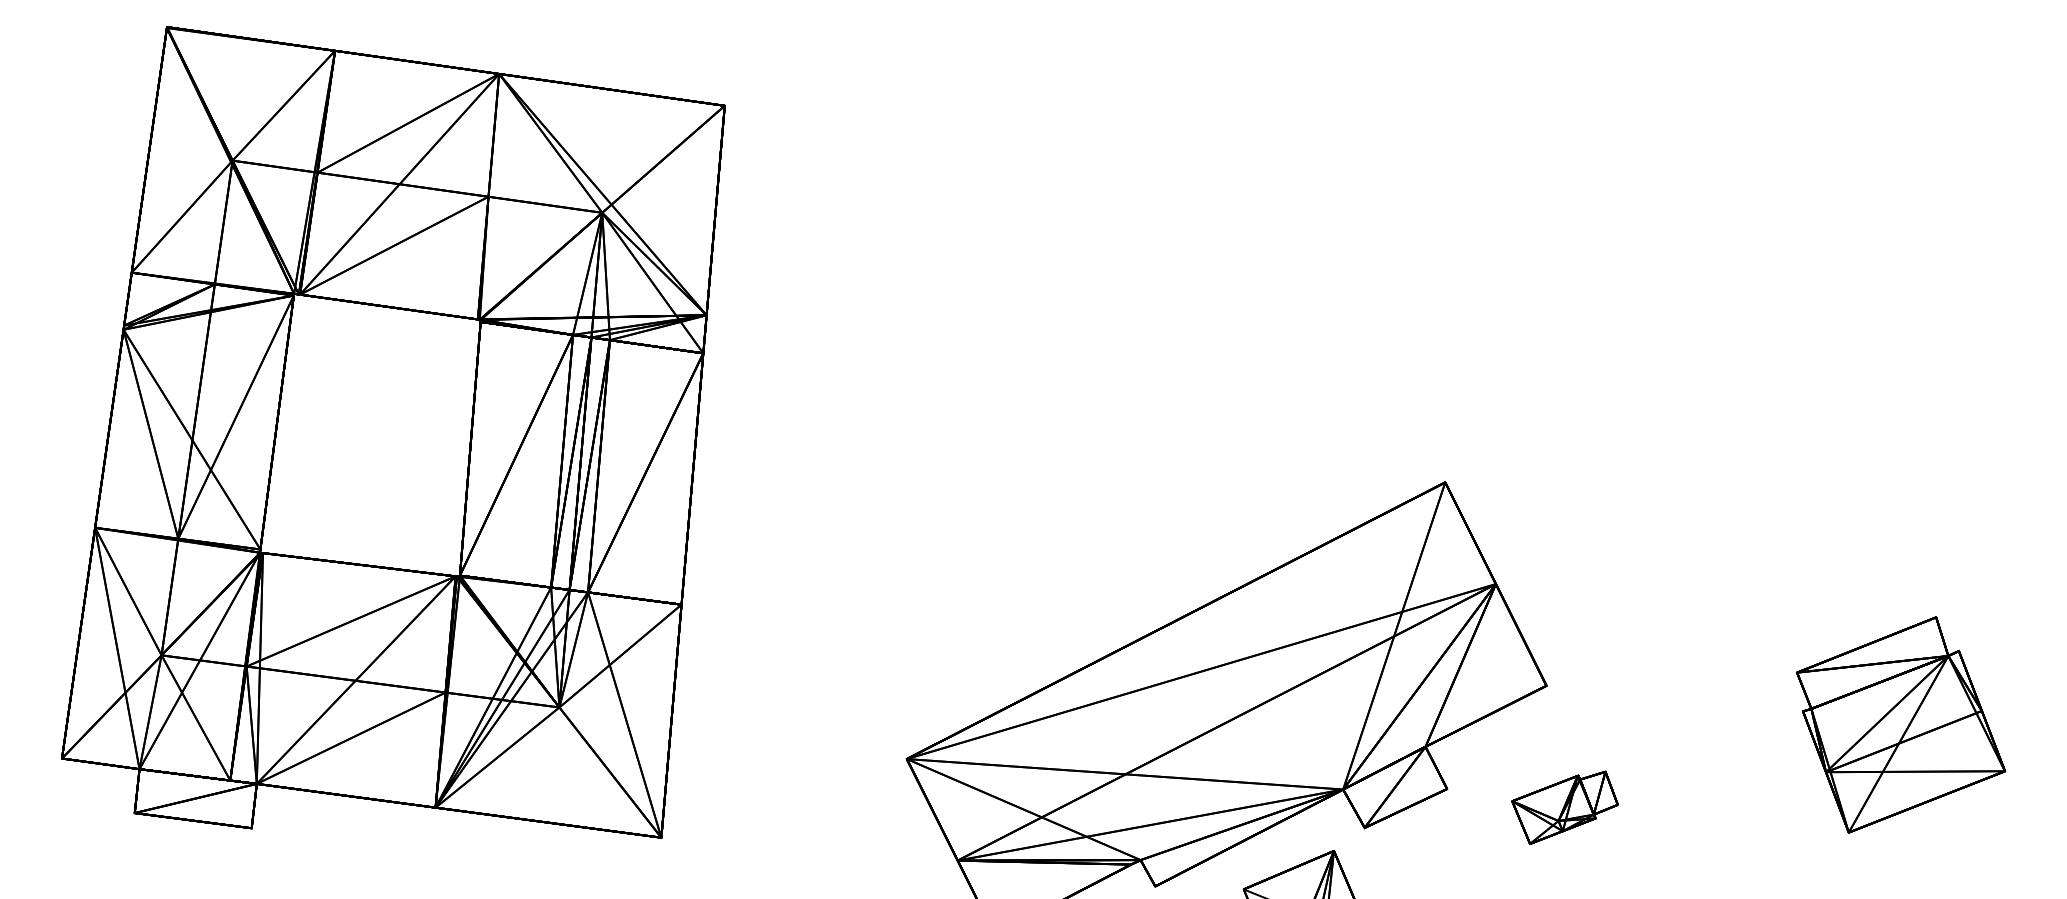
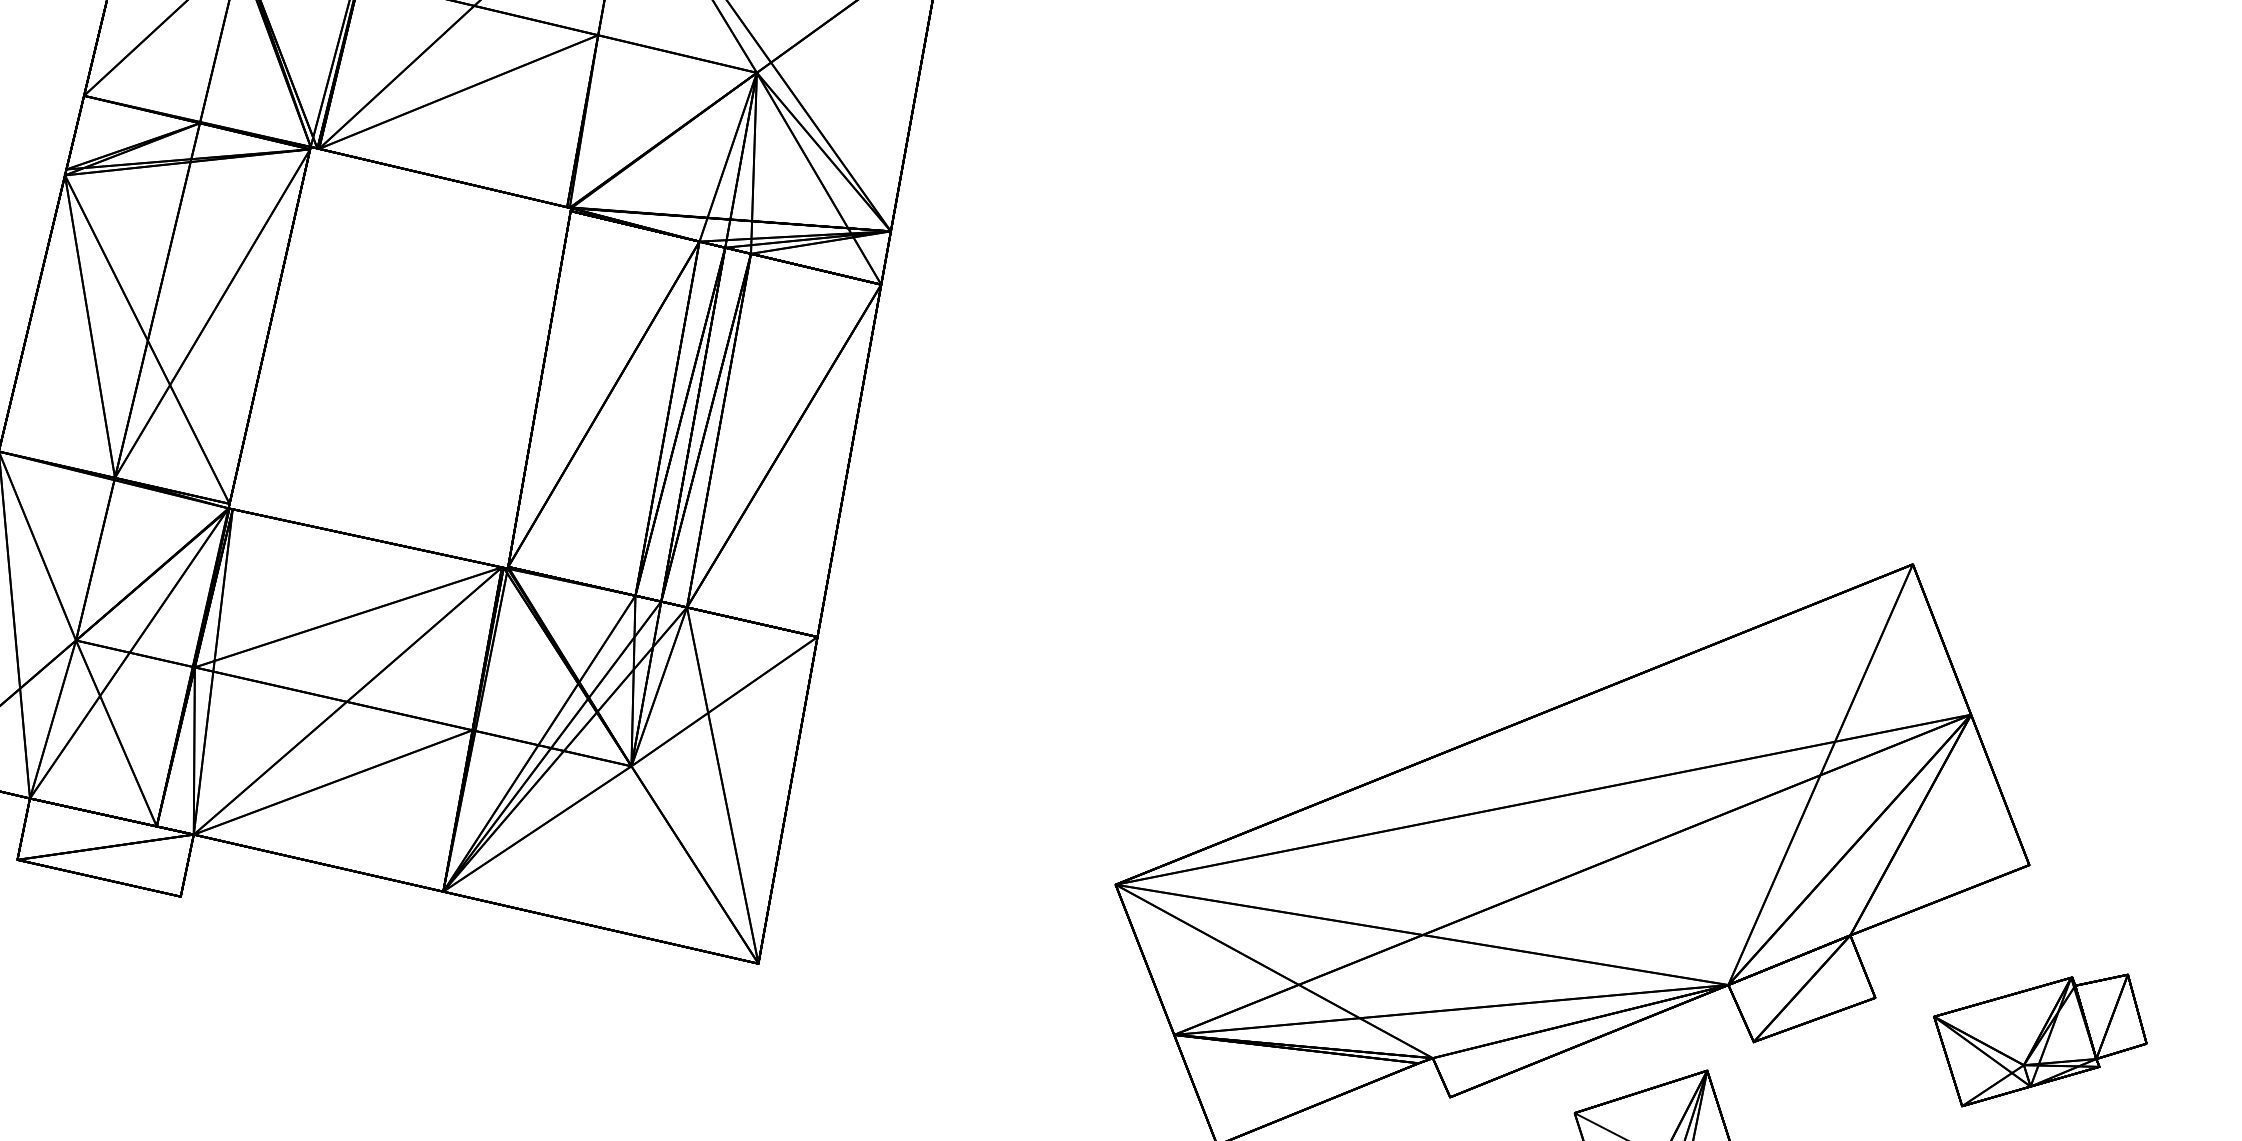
part: (1564, 807) -> (2038, 1039), size x1.43

